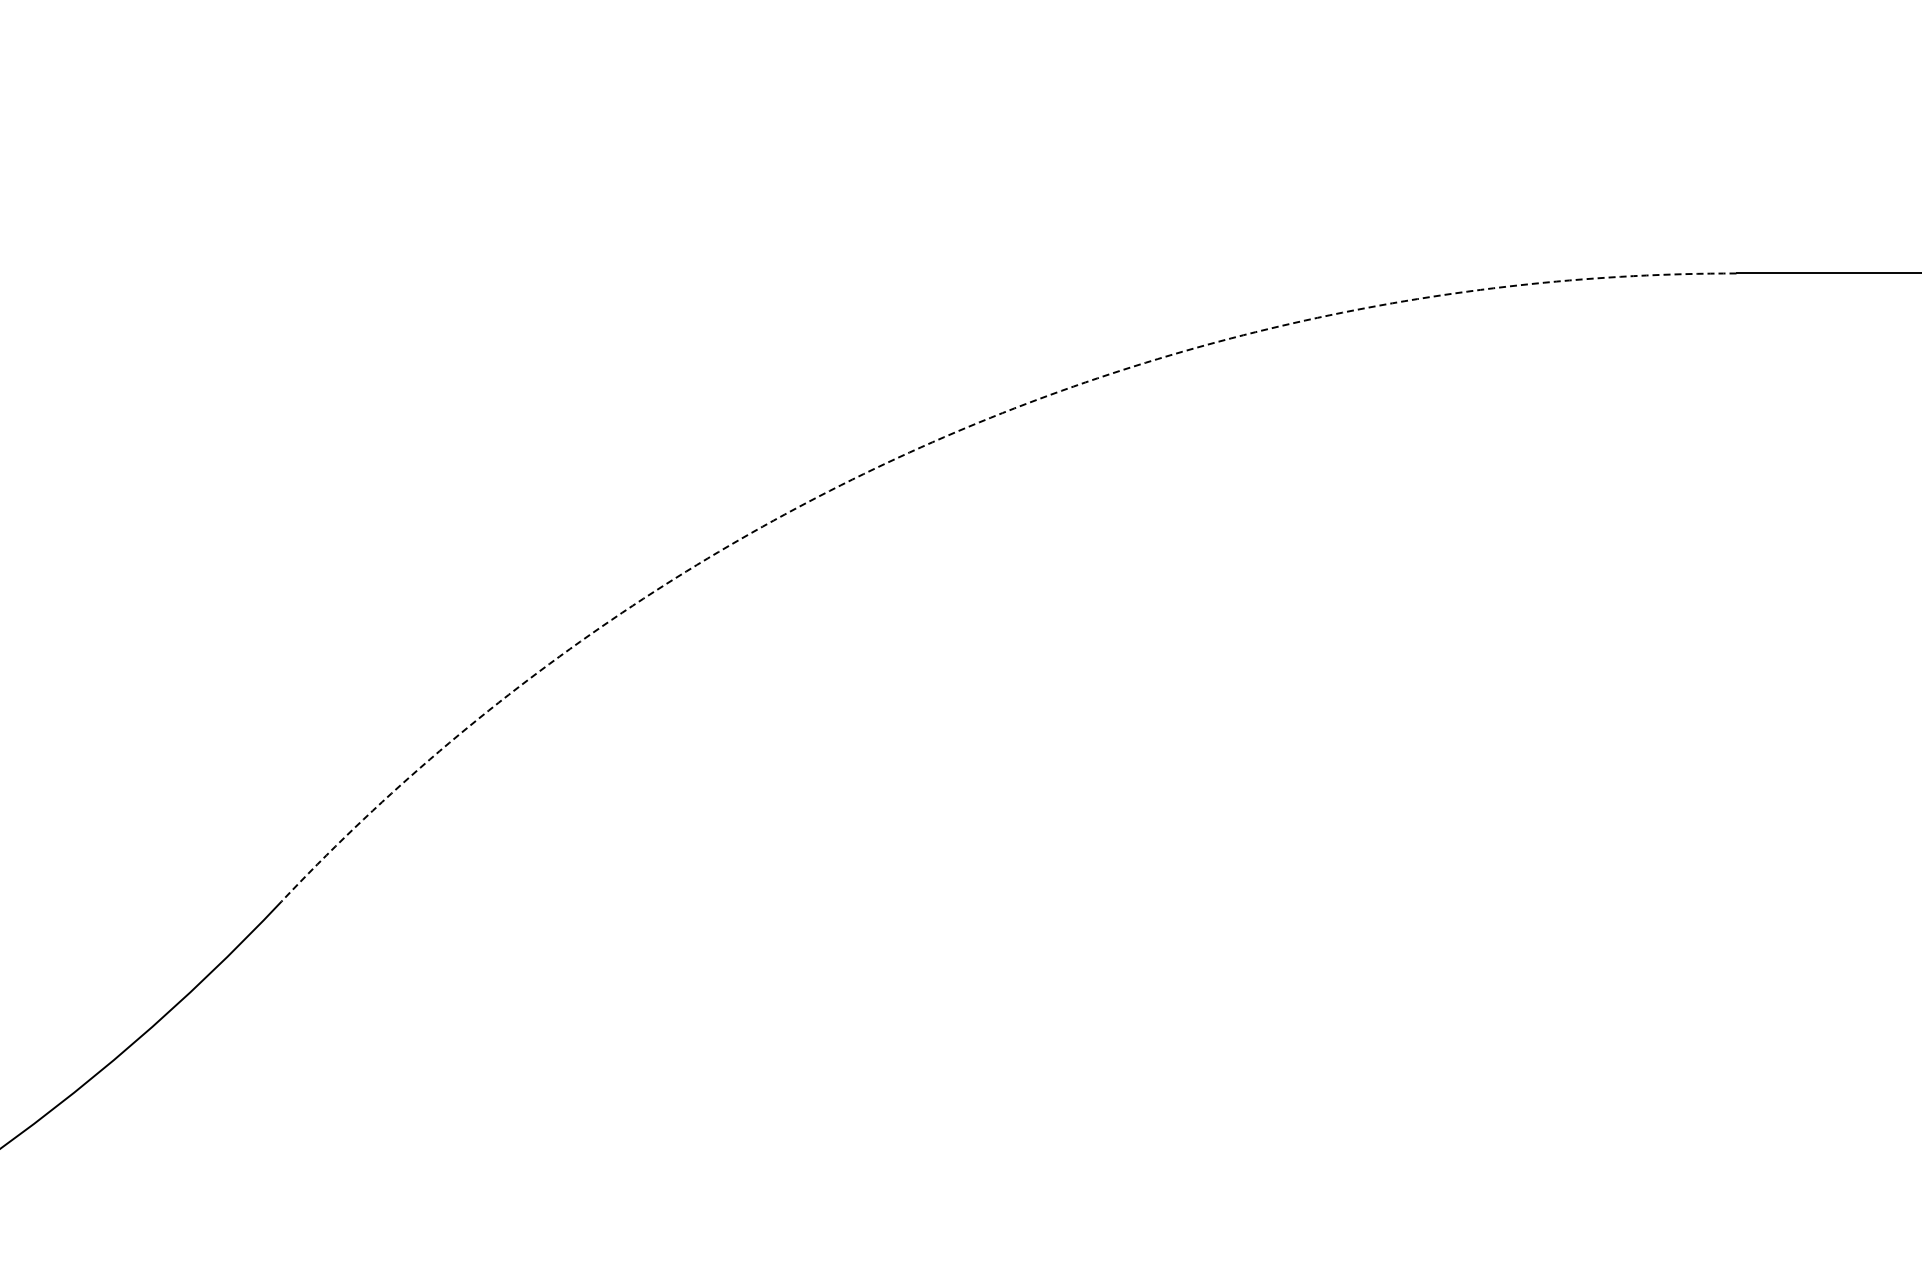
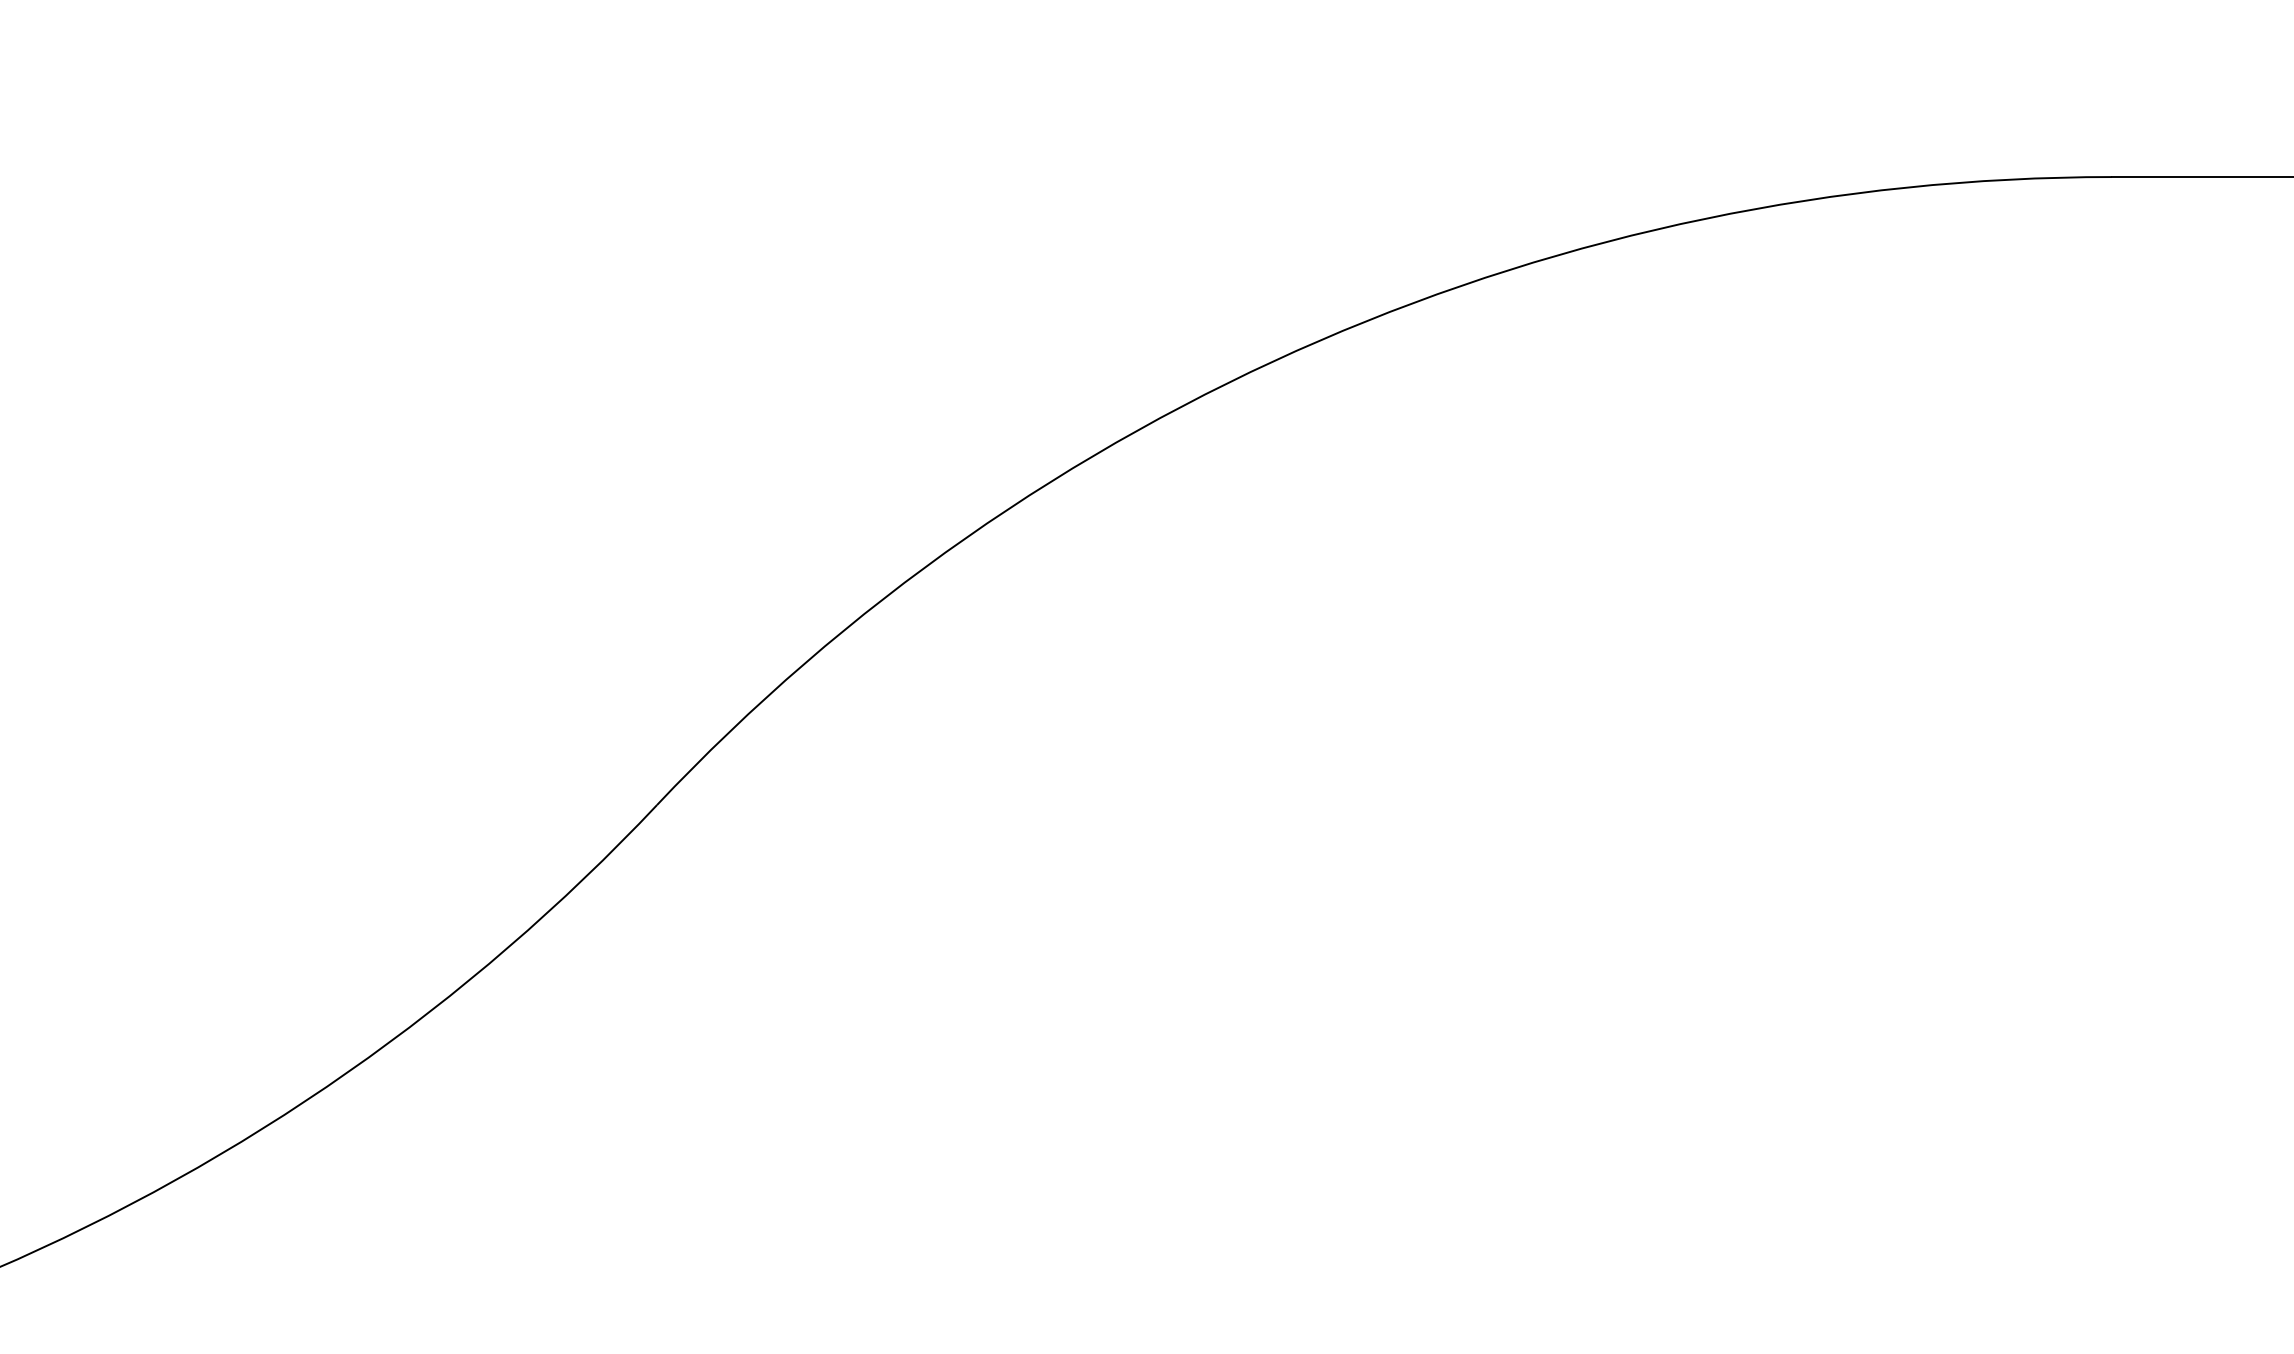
arc: (944, 436) -> (1319, 340), dashed -> solid

